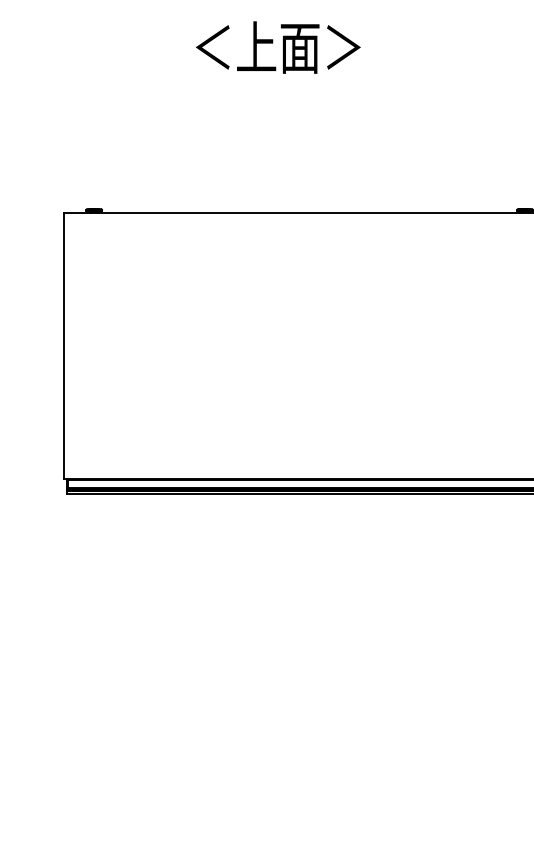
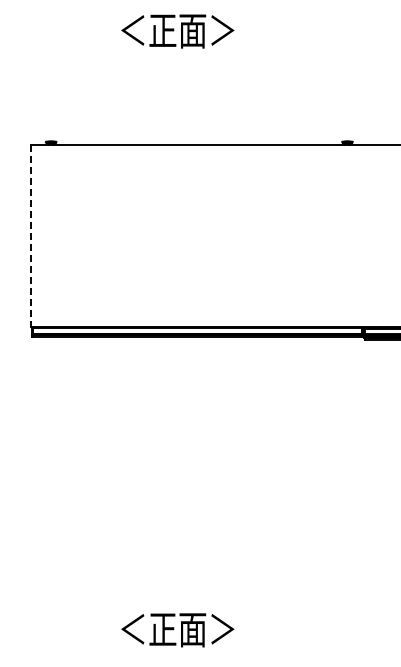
text: (256, 46) -> (162, 29), ＜上面＞ -> ＜正面＞
line: (64, 347) -> (30, 236), solid -> dashed

